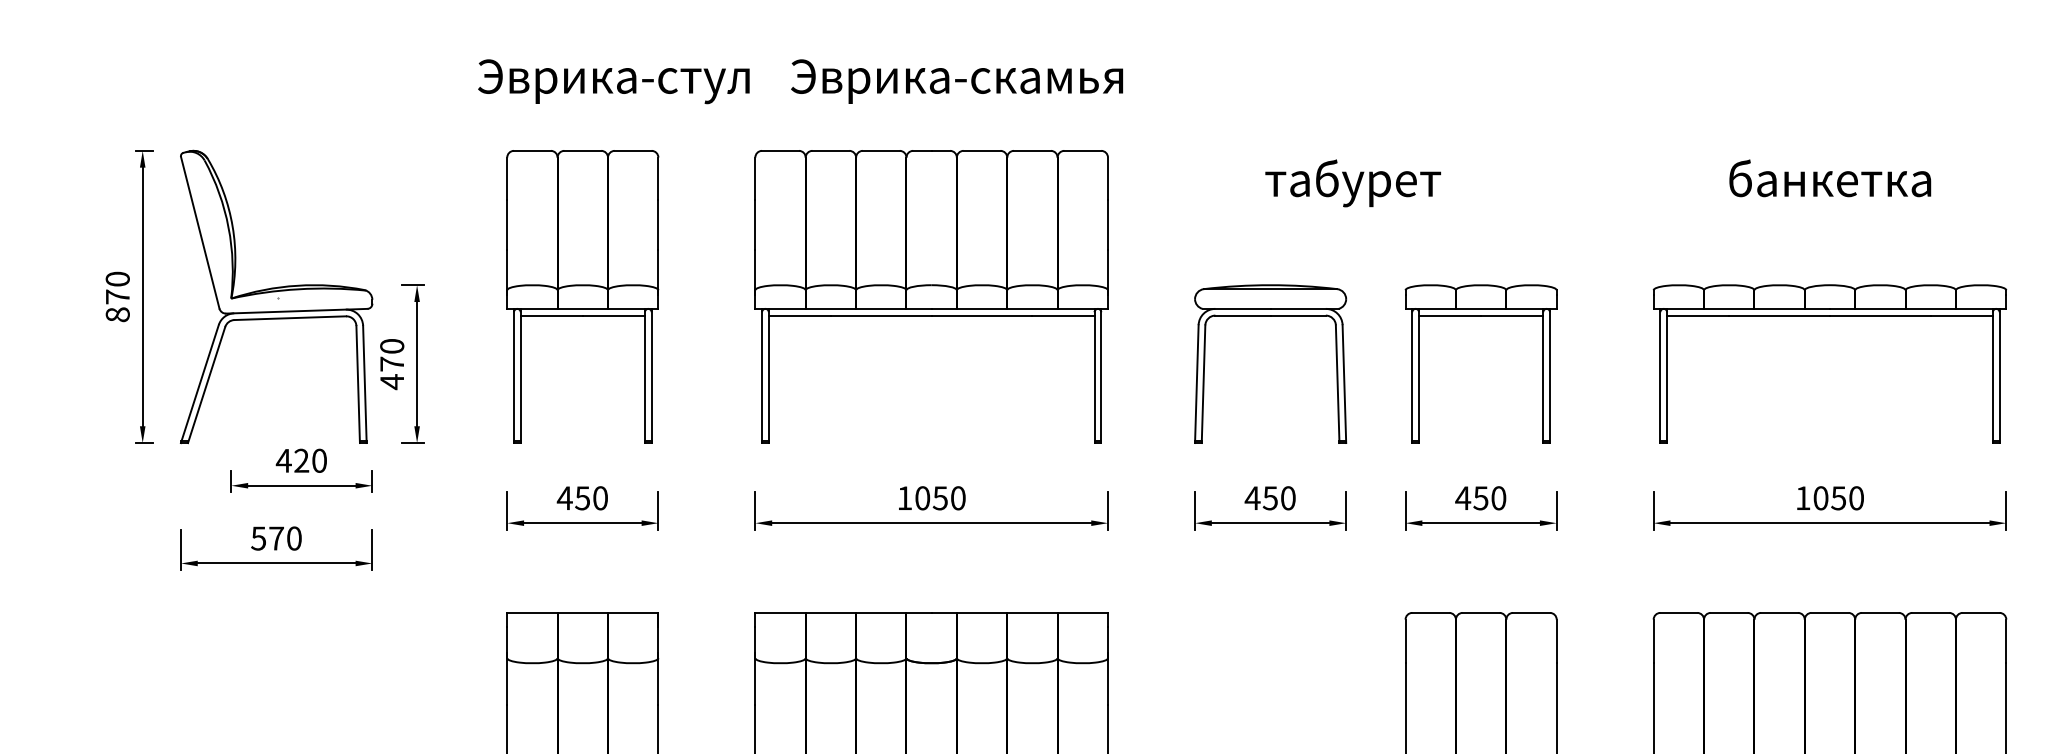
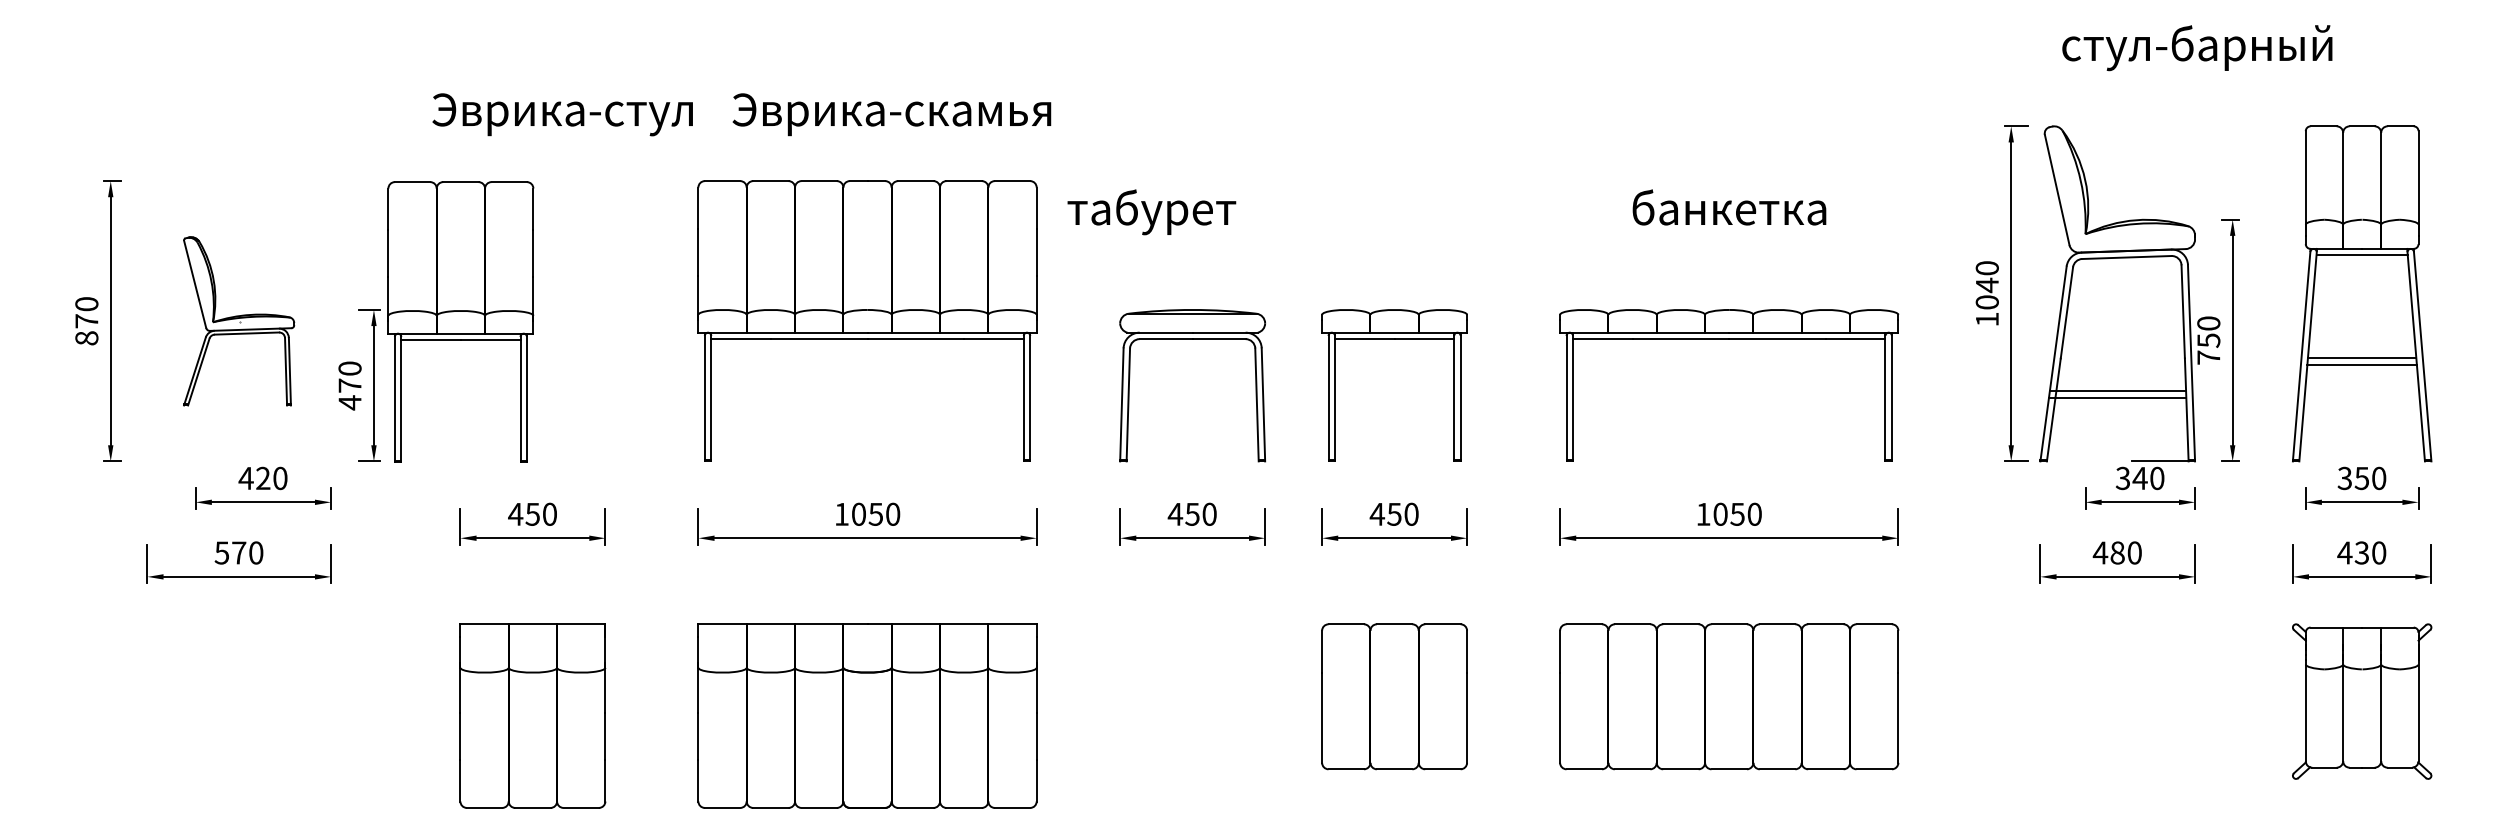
text: (1352, 183) -> (1151, 212), moved
part: (582, 296) -> (460, 321), moved
part: (275, 297) -> (238, 321), size x0.6

